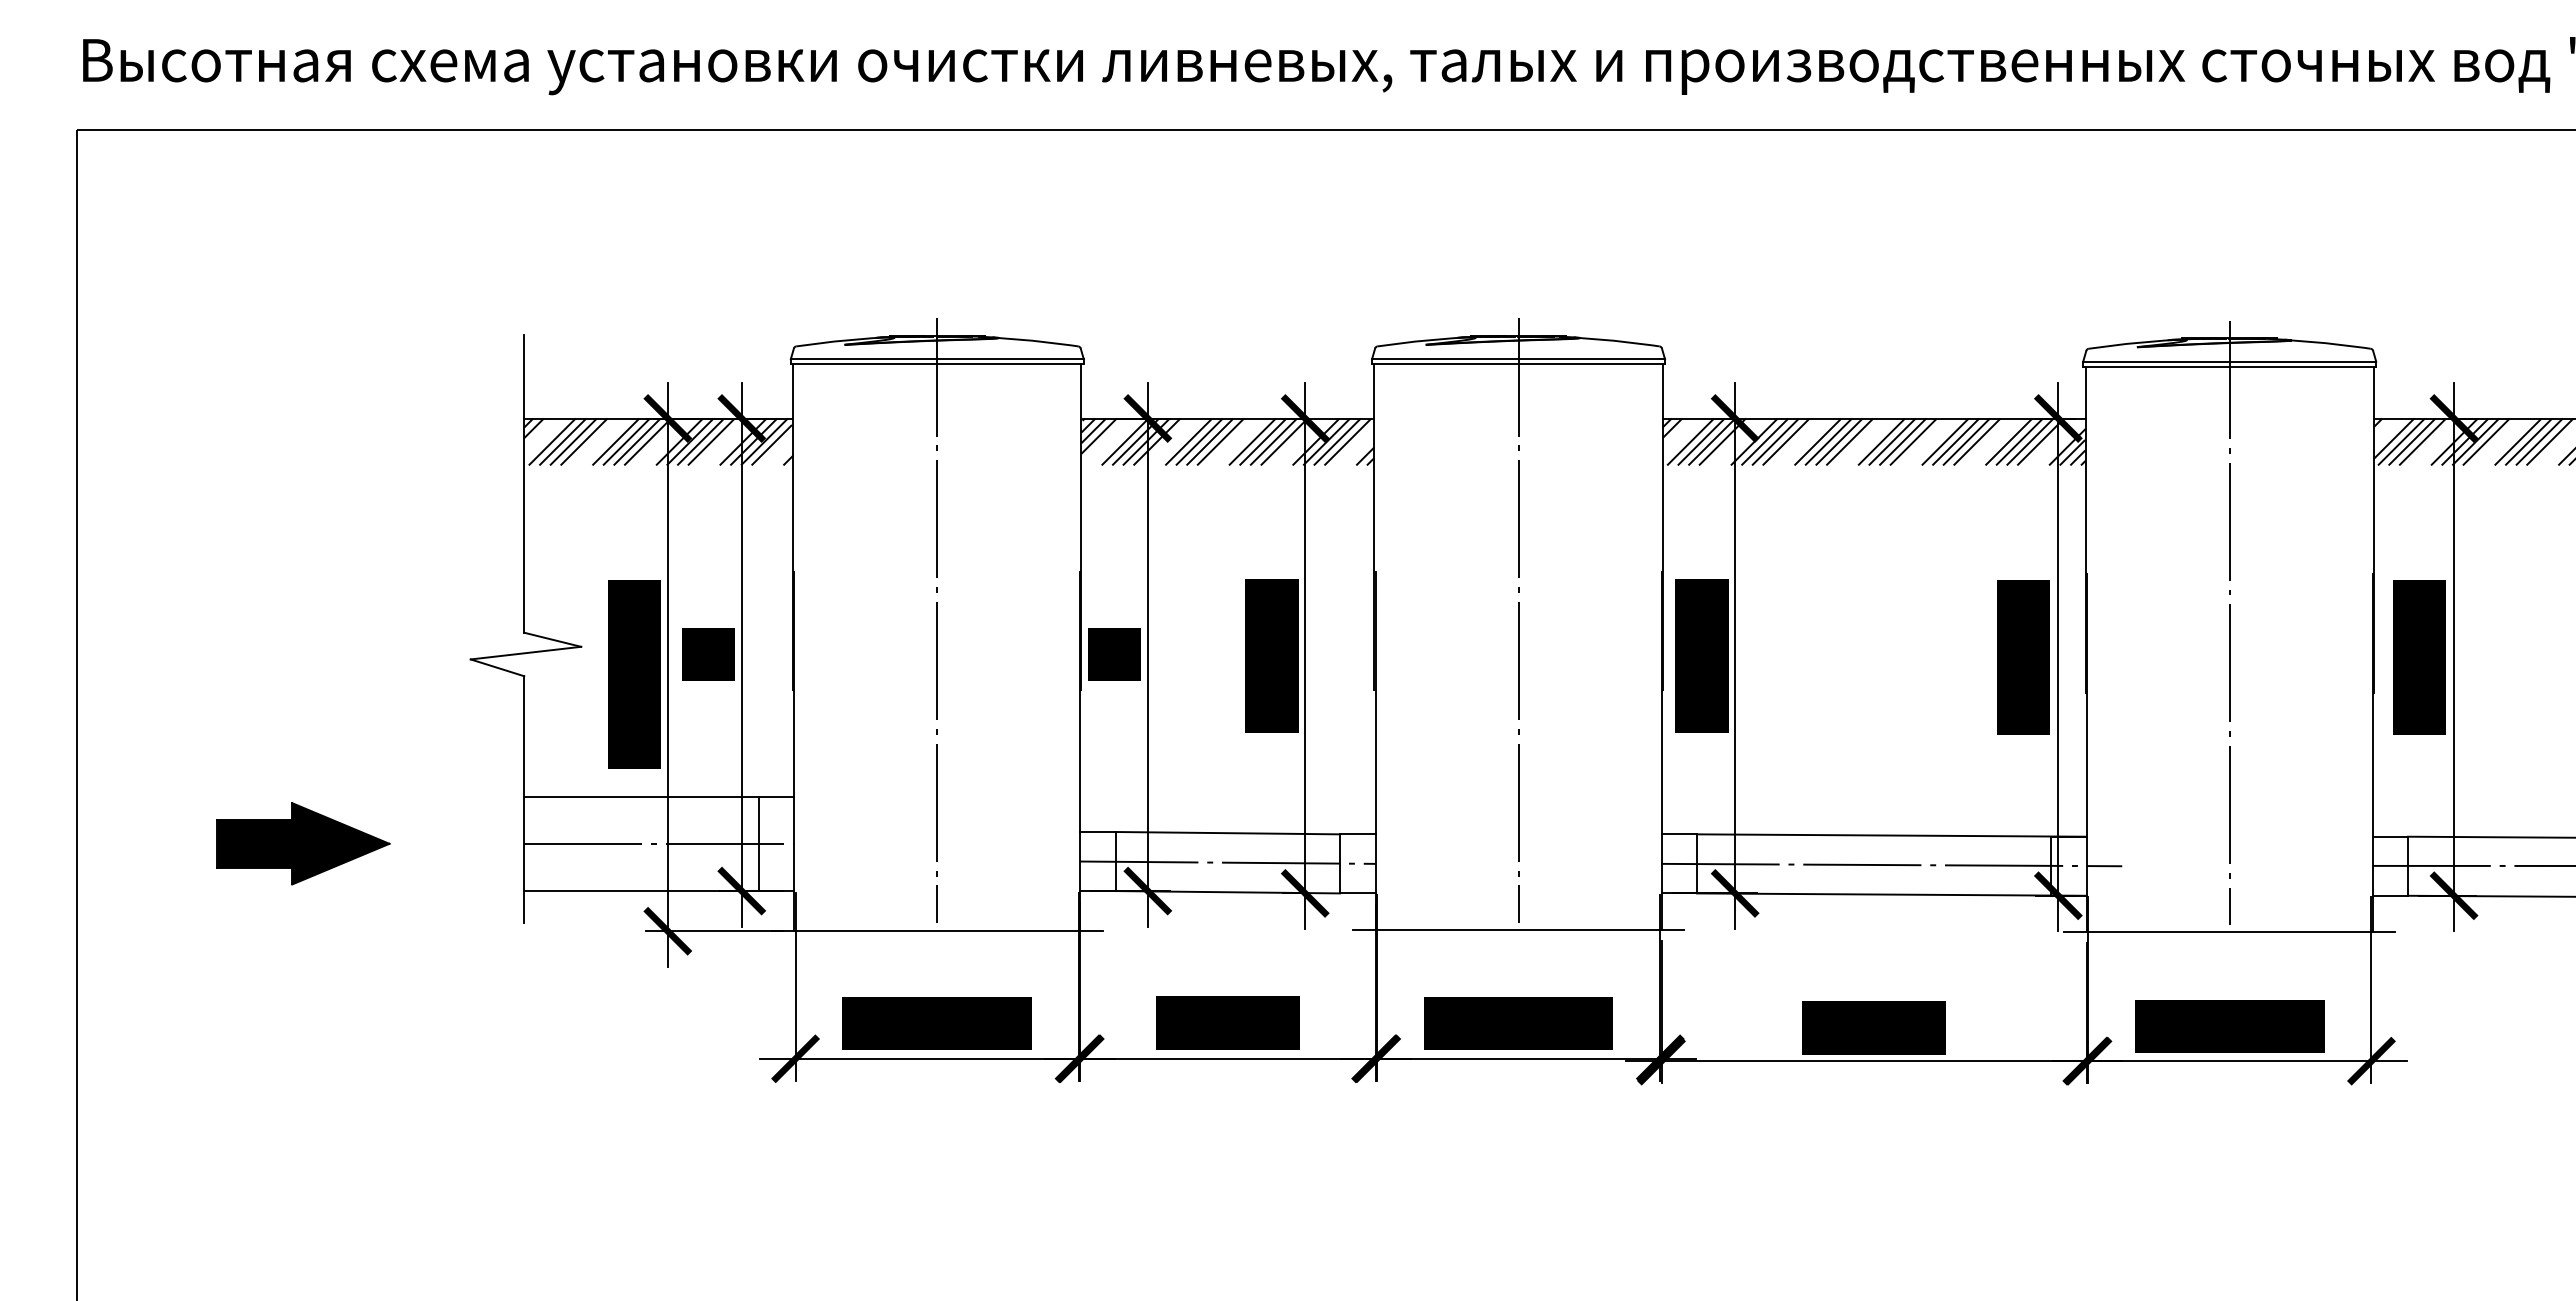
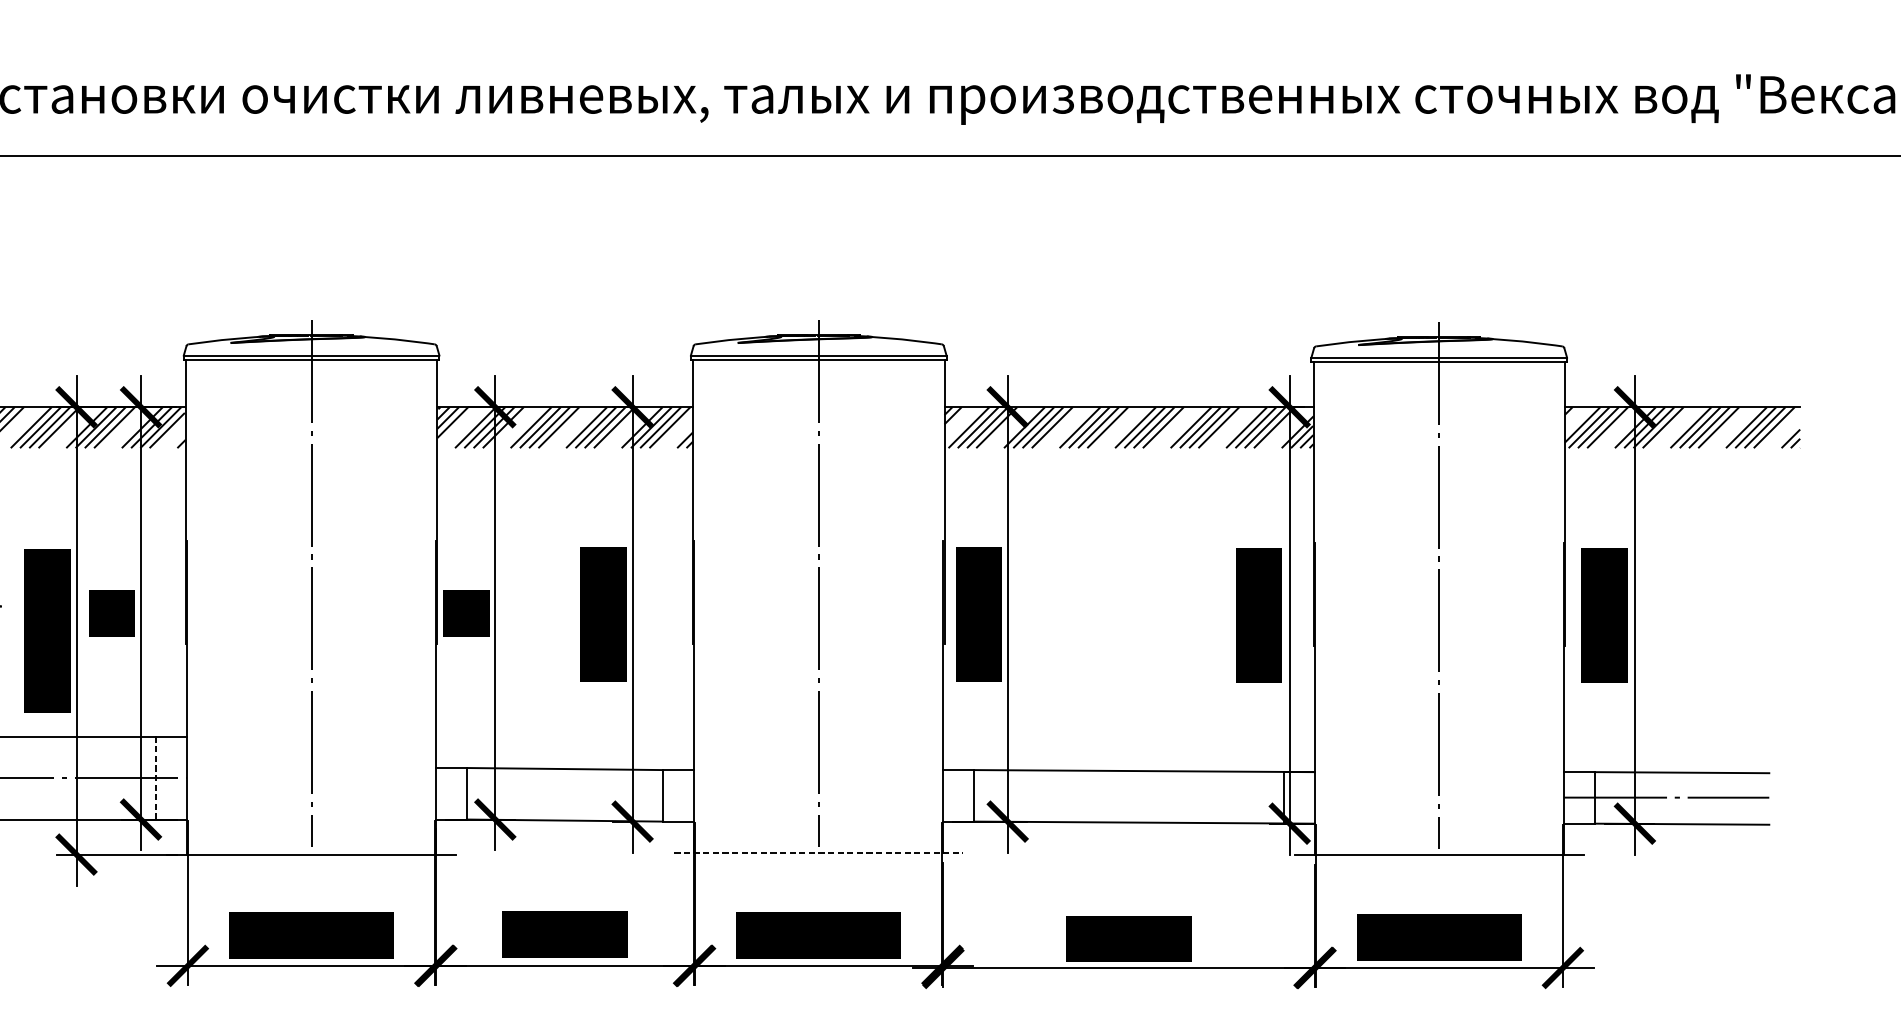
line: (758, 843) -> (155, 778), solid -> dashed
line: (1227, 862) -> (564, 794), removed
line: (1891, 864) -> (1144, 796), removed
line: (1519, 929) -> (819, 853), solid -> dashed

